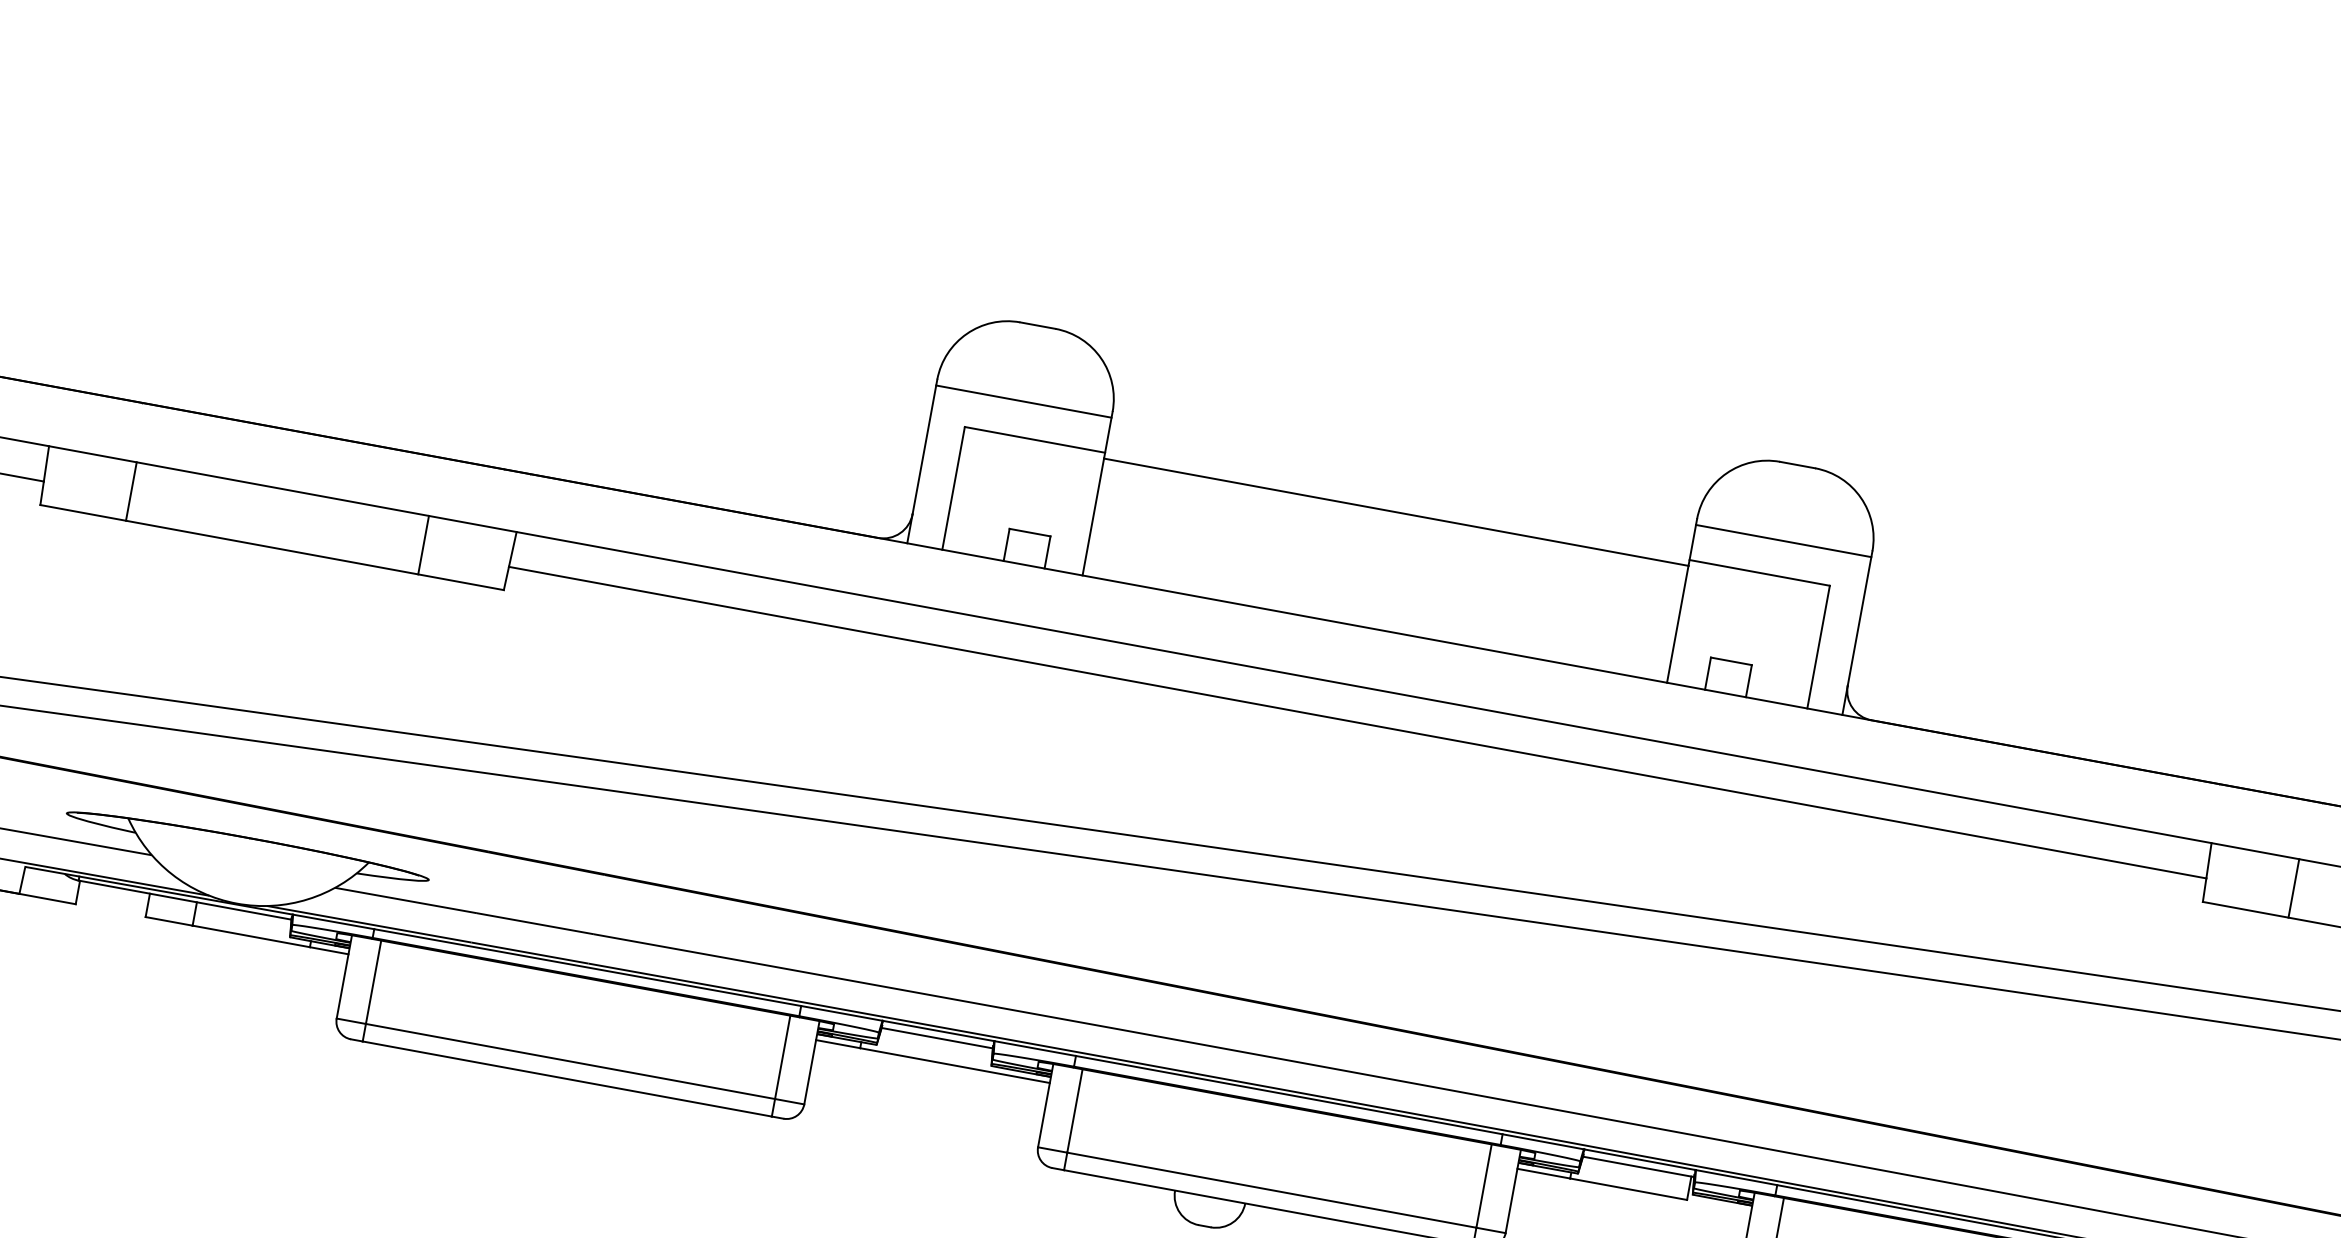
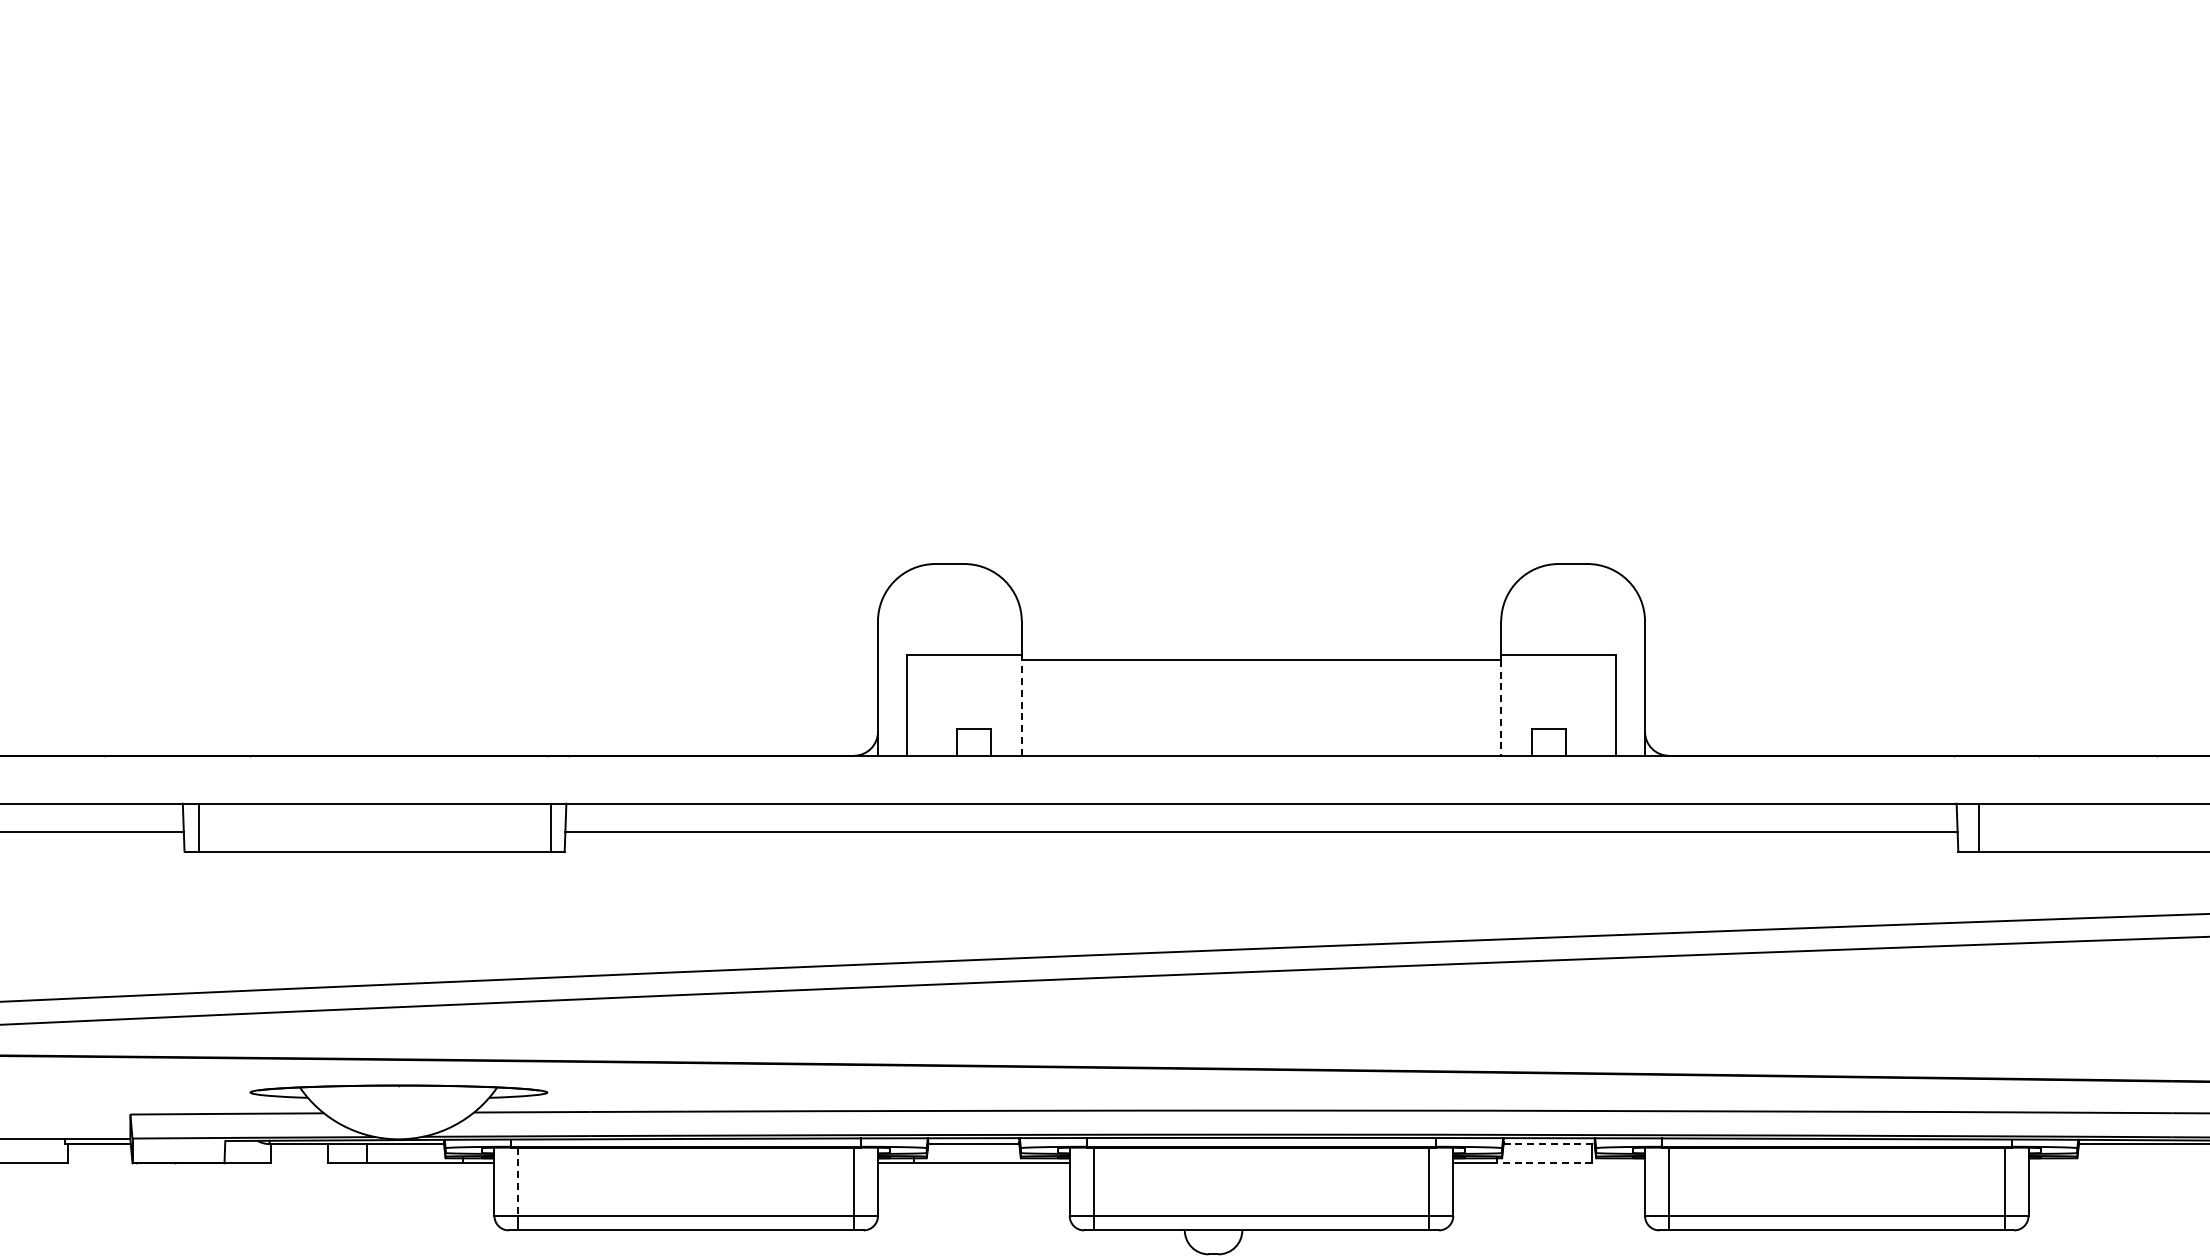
line: (1023, 401) -> (949, 626), removed
line: (131, 491) -> (198, 827), moved
line: (1093, 516) -> (1021, 707), solid -> dashed
line: (1784, 541) -> (1573, 626), removed
line: (423, 544) -> (551, 827), moved
line: (1678, 623) -> (1501, 707), solid -> dashed
line: (2293, 888) -> (1978, 827), moved
line: (373, 983) -> (518, 1182), solid -> dashed
line: (1638, 1167) -> (1549, 1144), solid -> dashed
line: (1628, 1189) -> (1544, 1163), solid -> dashed

